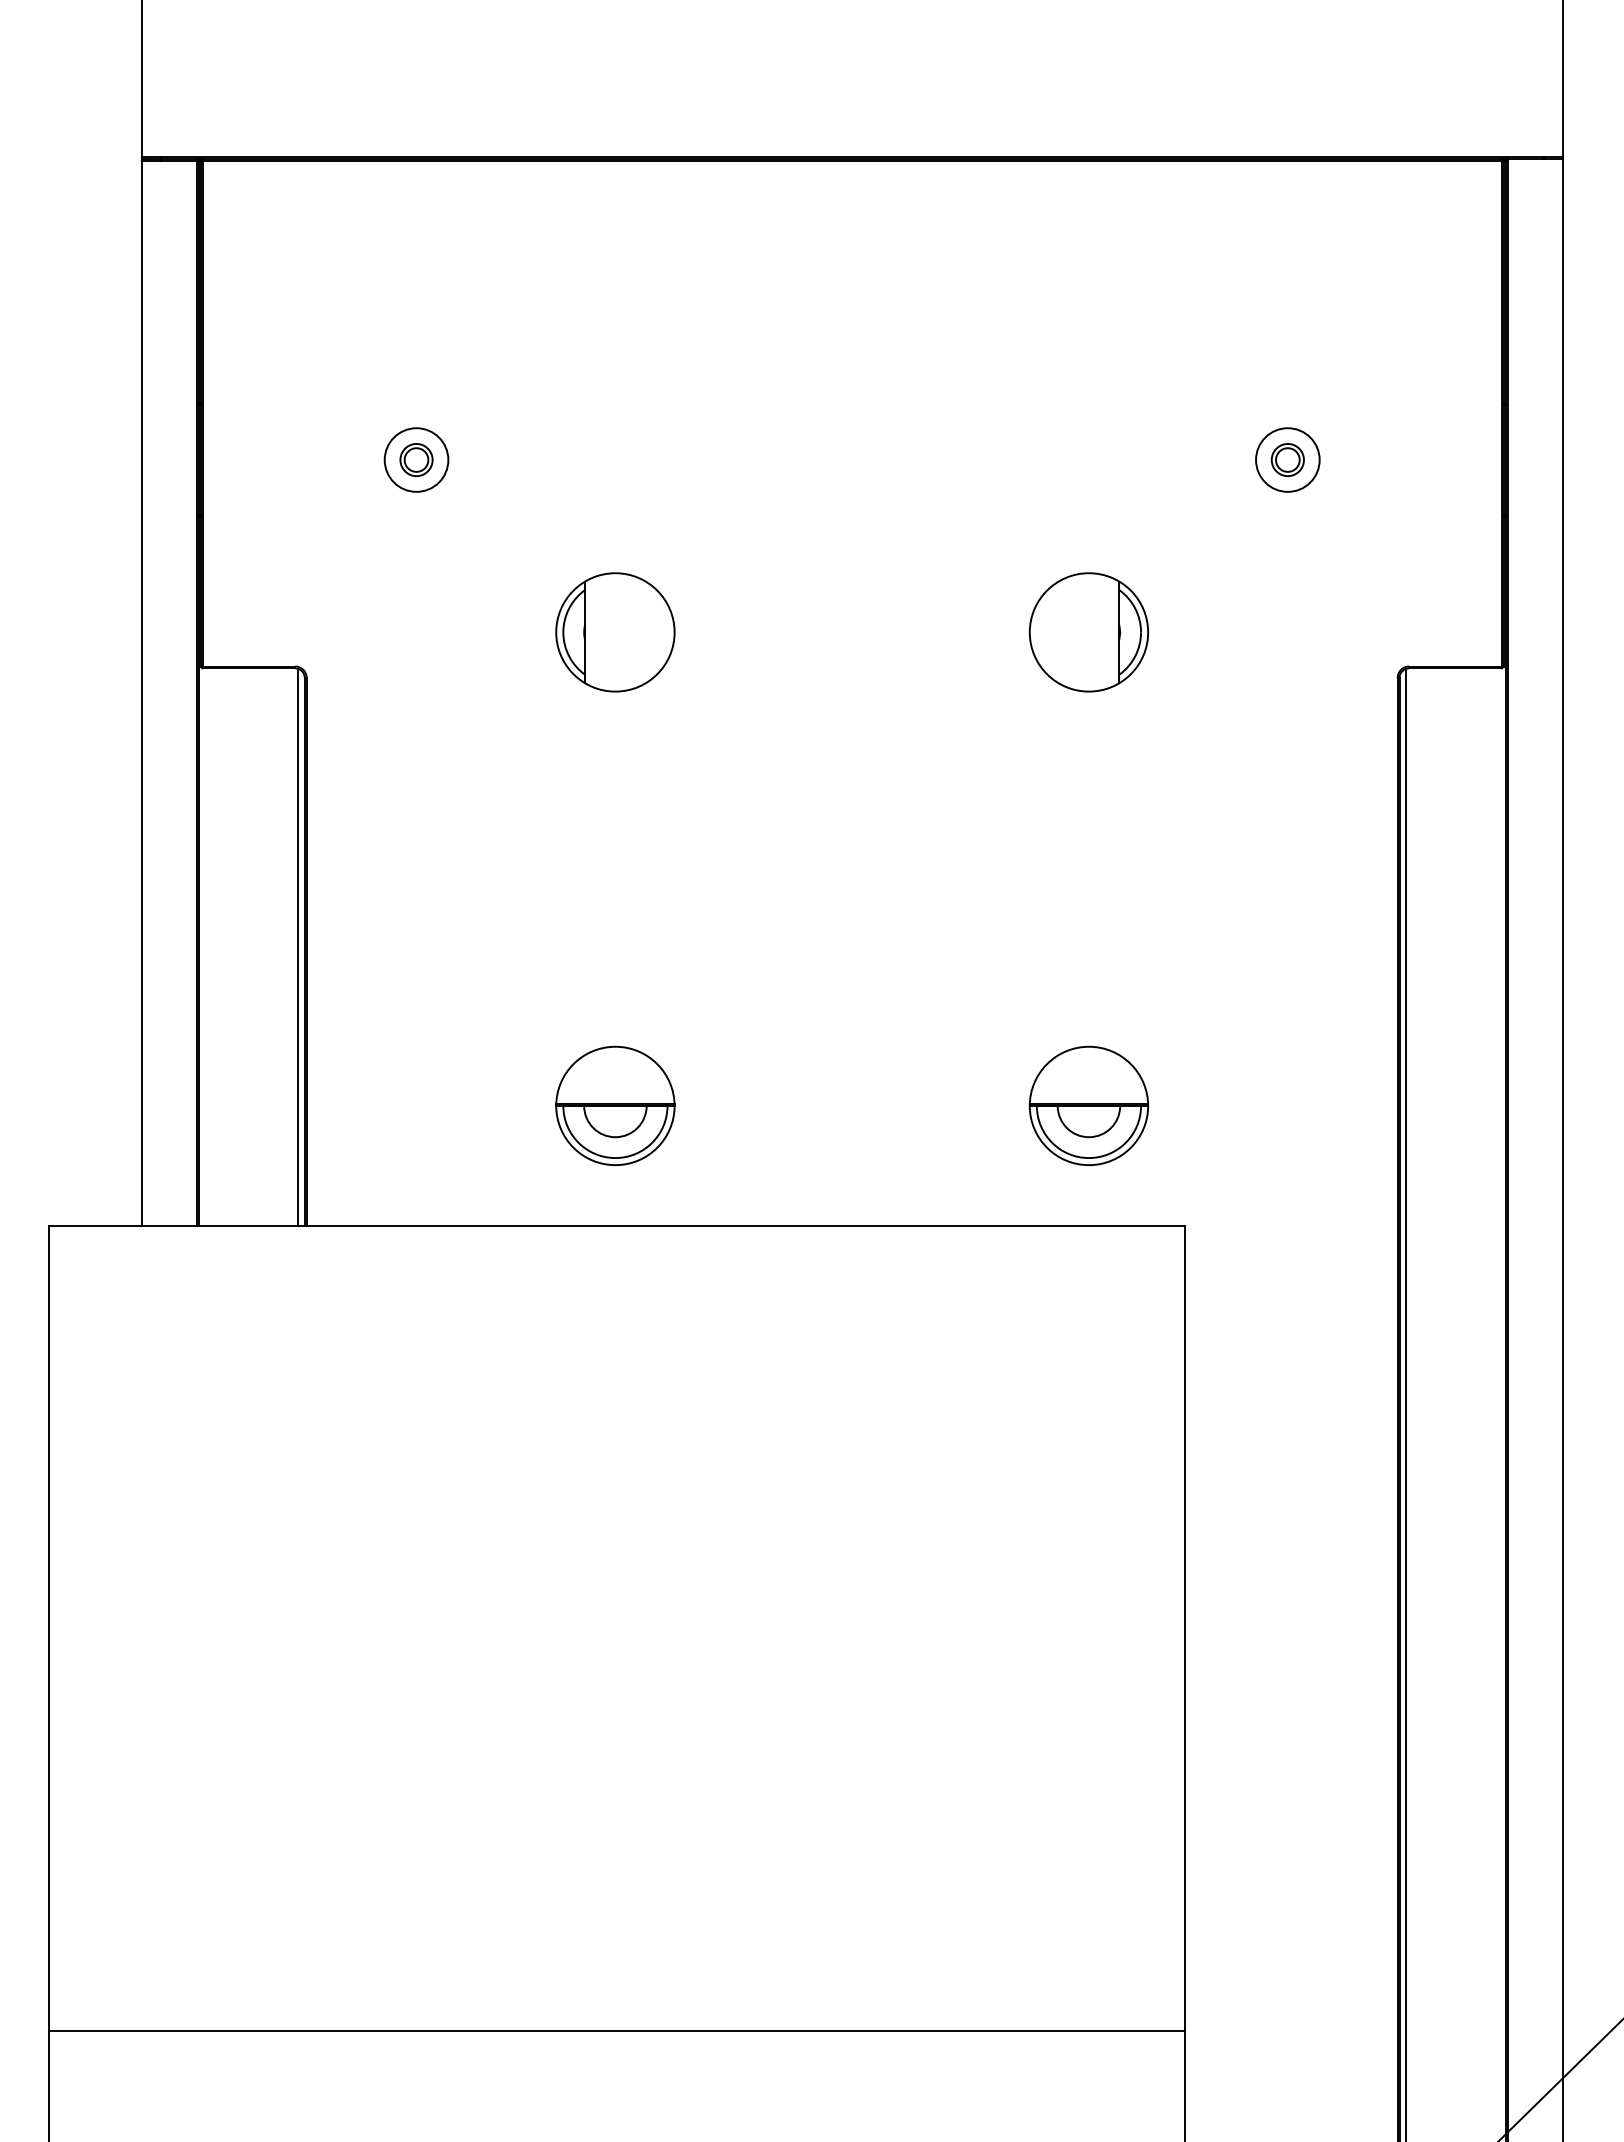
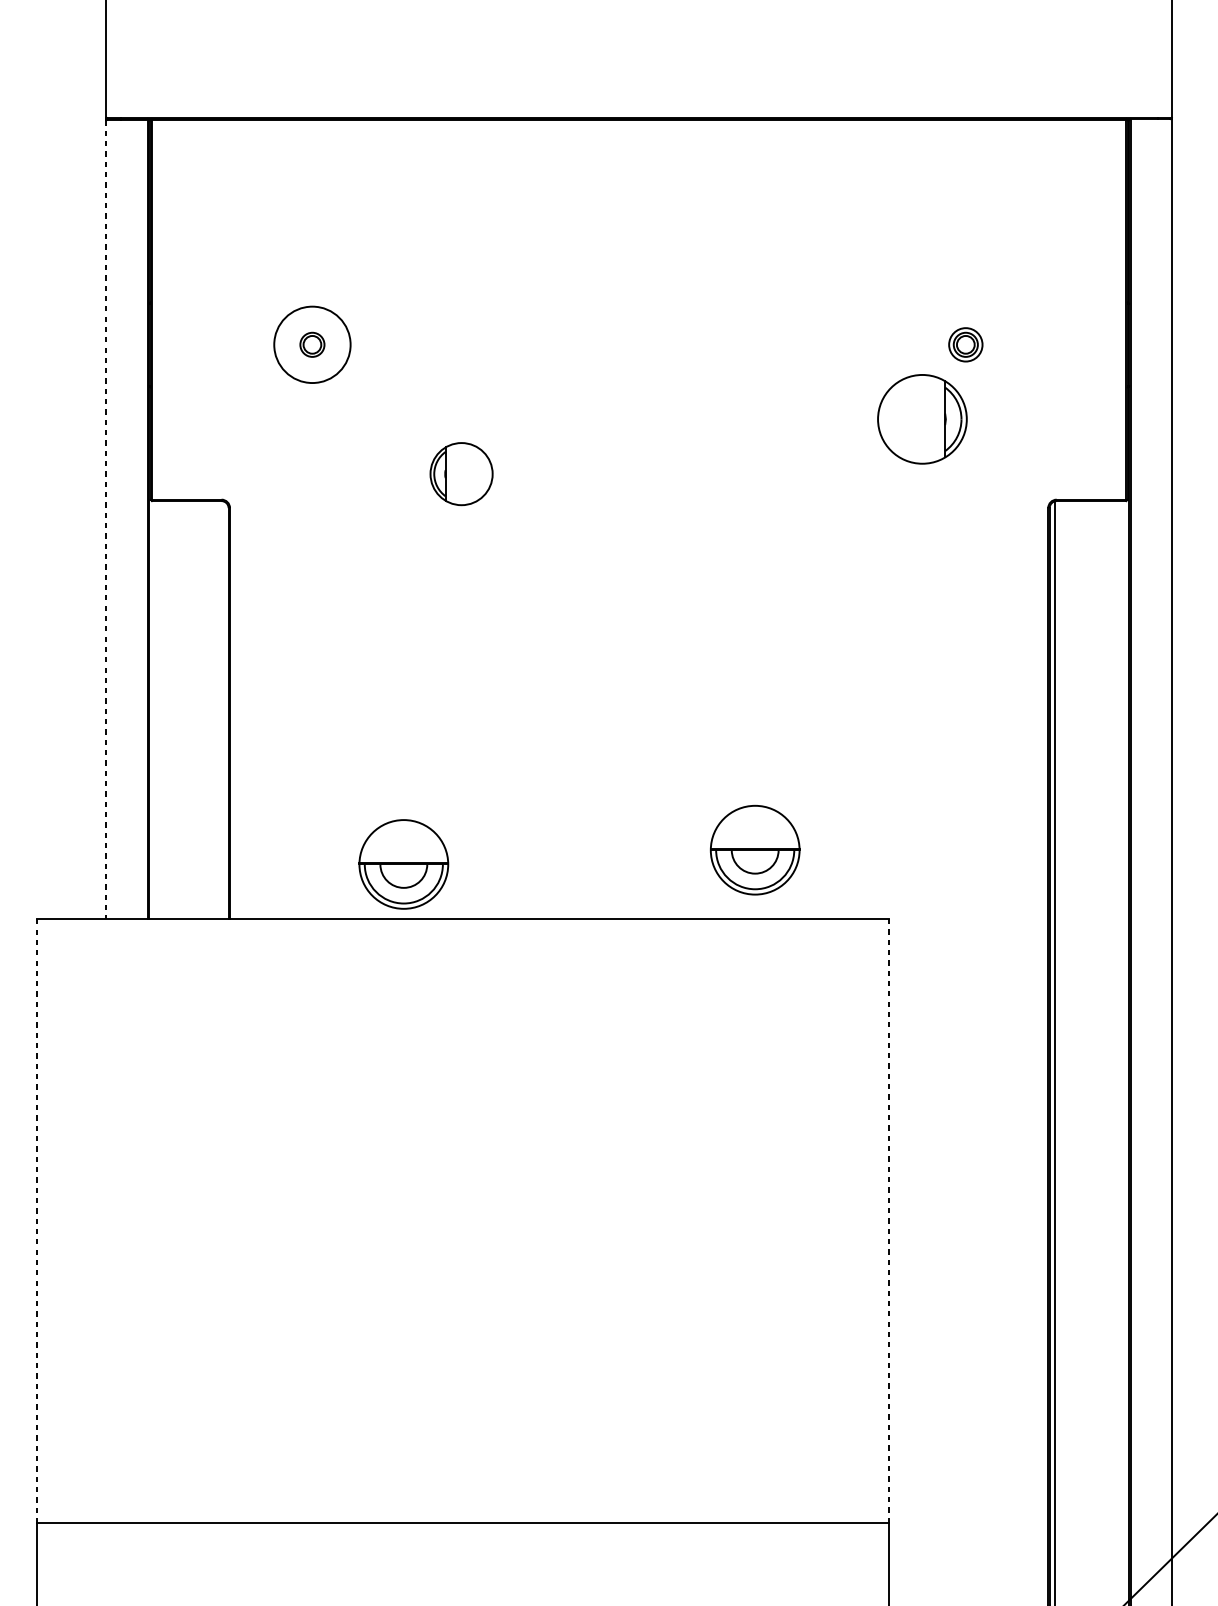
circle: (416, 459) -> (312, 344), size x1.6
circle: (1287, 459) -> (965, 344), size x0.7
part: (615, 632) -> (461, 474), size x0.7
part: (1088, 632) -> (922, 419), moved
line: (141, 693) -> (106, 519), solid -> dashed
line: (298, 946) -> (223, 709), removed
part: (615, 1105) -> (403, 864), moved
part: (1088, 1105) -> (754, 849), moved
line: (48, 1628) -> (36, 1221), solid -> dashed
line: (1185, 1628) -> (889, 1221), solid -> dashed

